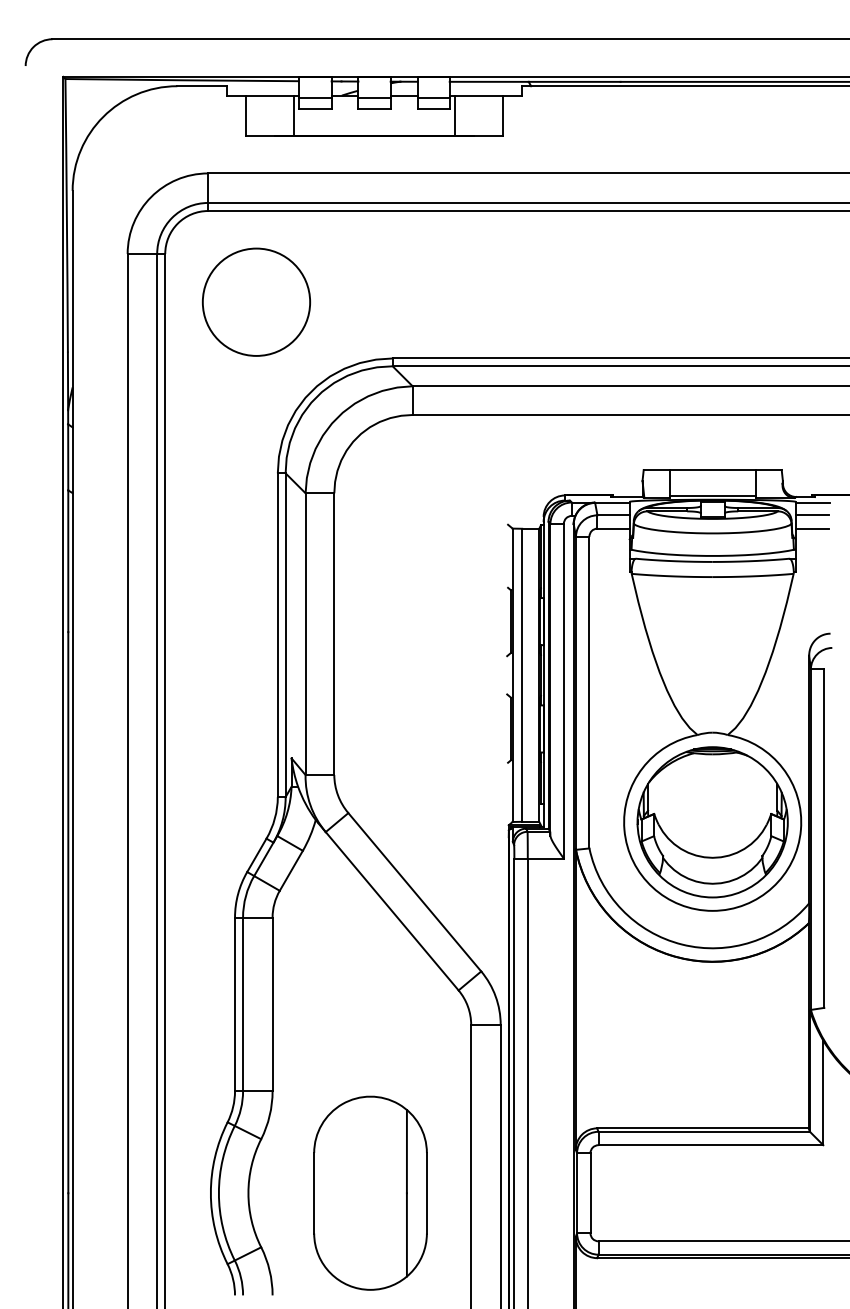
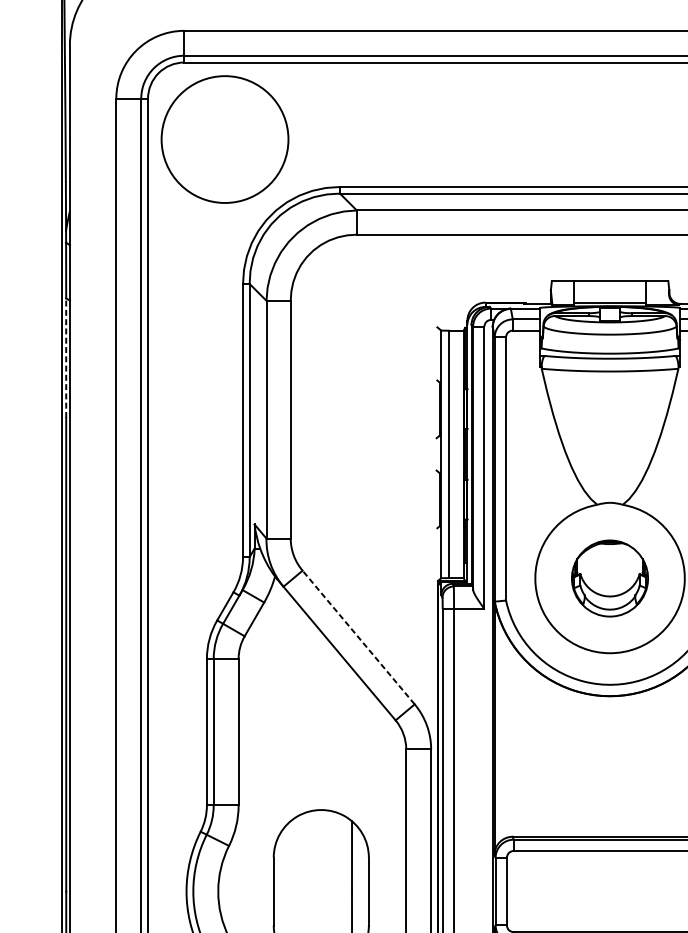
circle: (256, 301) -> (225, 138), size x1.4
line: (68, 561) -> (66, 358), solid -> dashed
part: (712, 822) -> (609, 578), size x0.6
line: (414, 891) -> (358, 636), solid -> dashed

